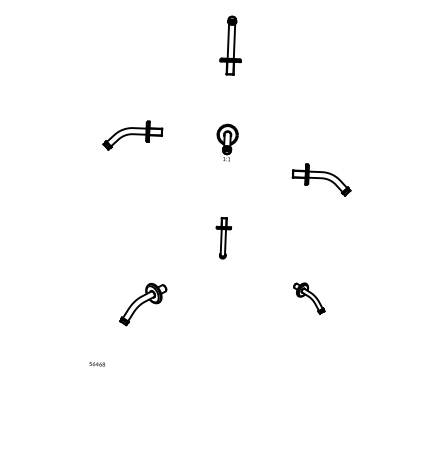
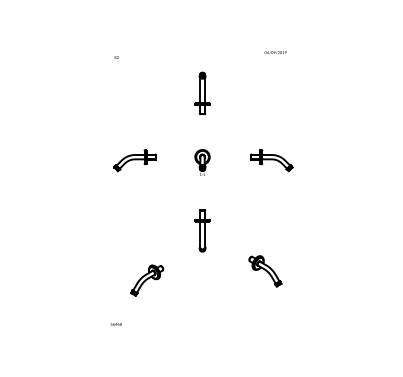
part: (321, 179) -> (271, 160), moved
part: (223, 237) -> (202, 230), size x1.43
part: (309, 298) -> (265, 271), size x1.43

